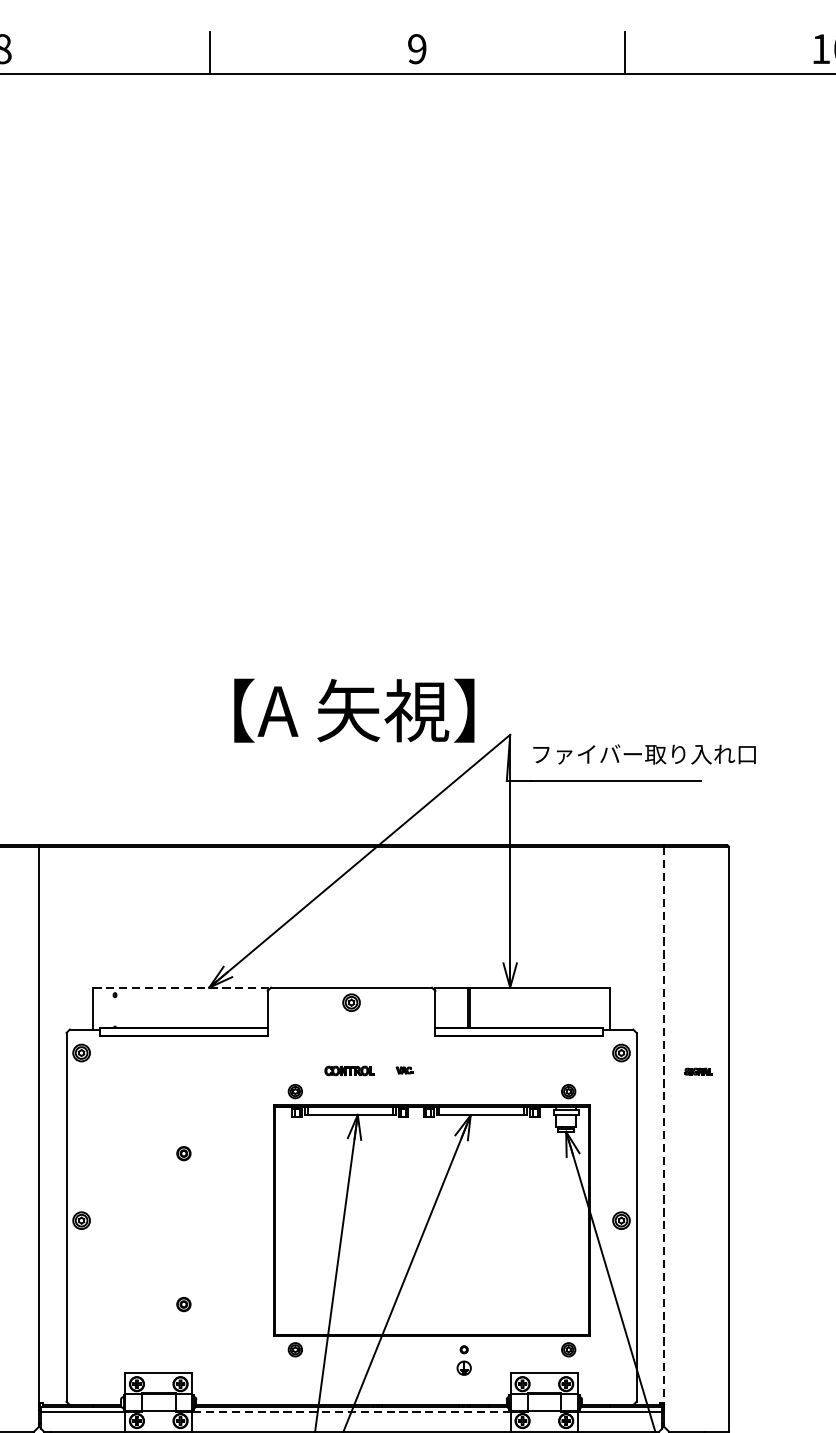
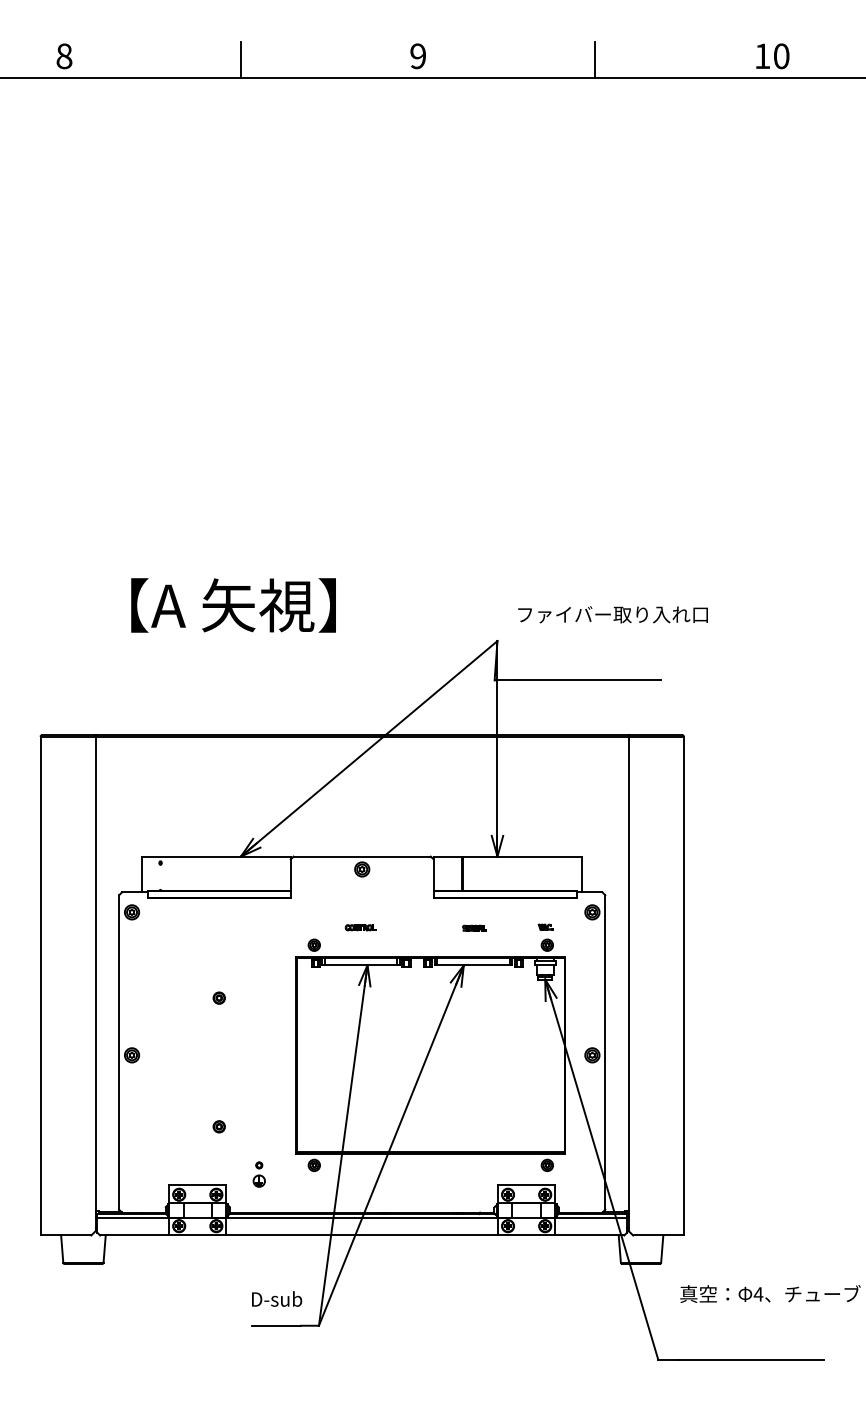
text: (354, 710) -> (233, 605), moved
text: (643, 754) -> (612, 614), moved
line: (180, 987) -> (216, 856), dashed -> solid
part: (404, 1069) -> (545, 926), moved
part: (349, 1070) -> (360, 927), size x0.71
part: (699, 1070) -> (474, 927), moved
line: (663, 1125) -> (628, 974), dashed -> solid
part: (463, 1360) -> (258, 1174), moved
line: (351, 1412) -> (362, 1218), dashed -> solid

